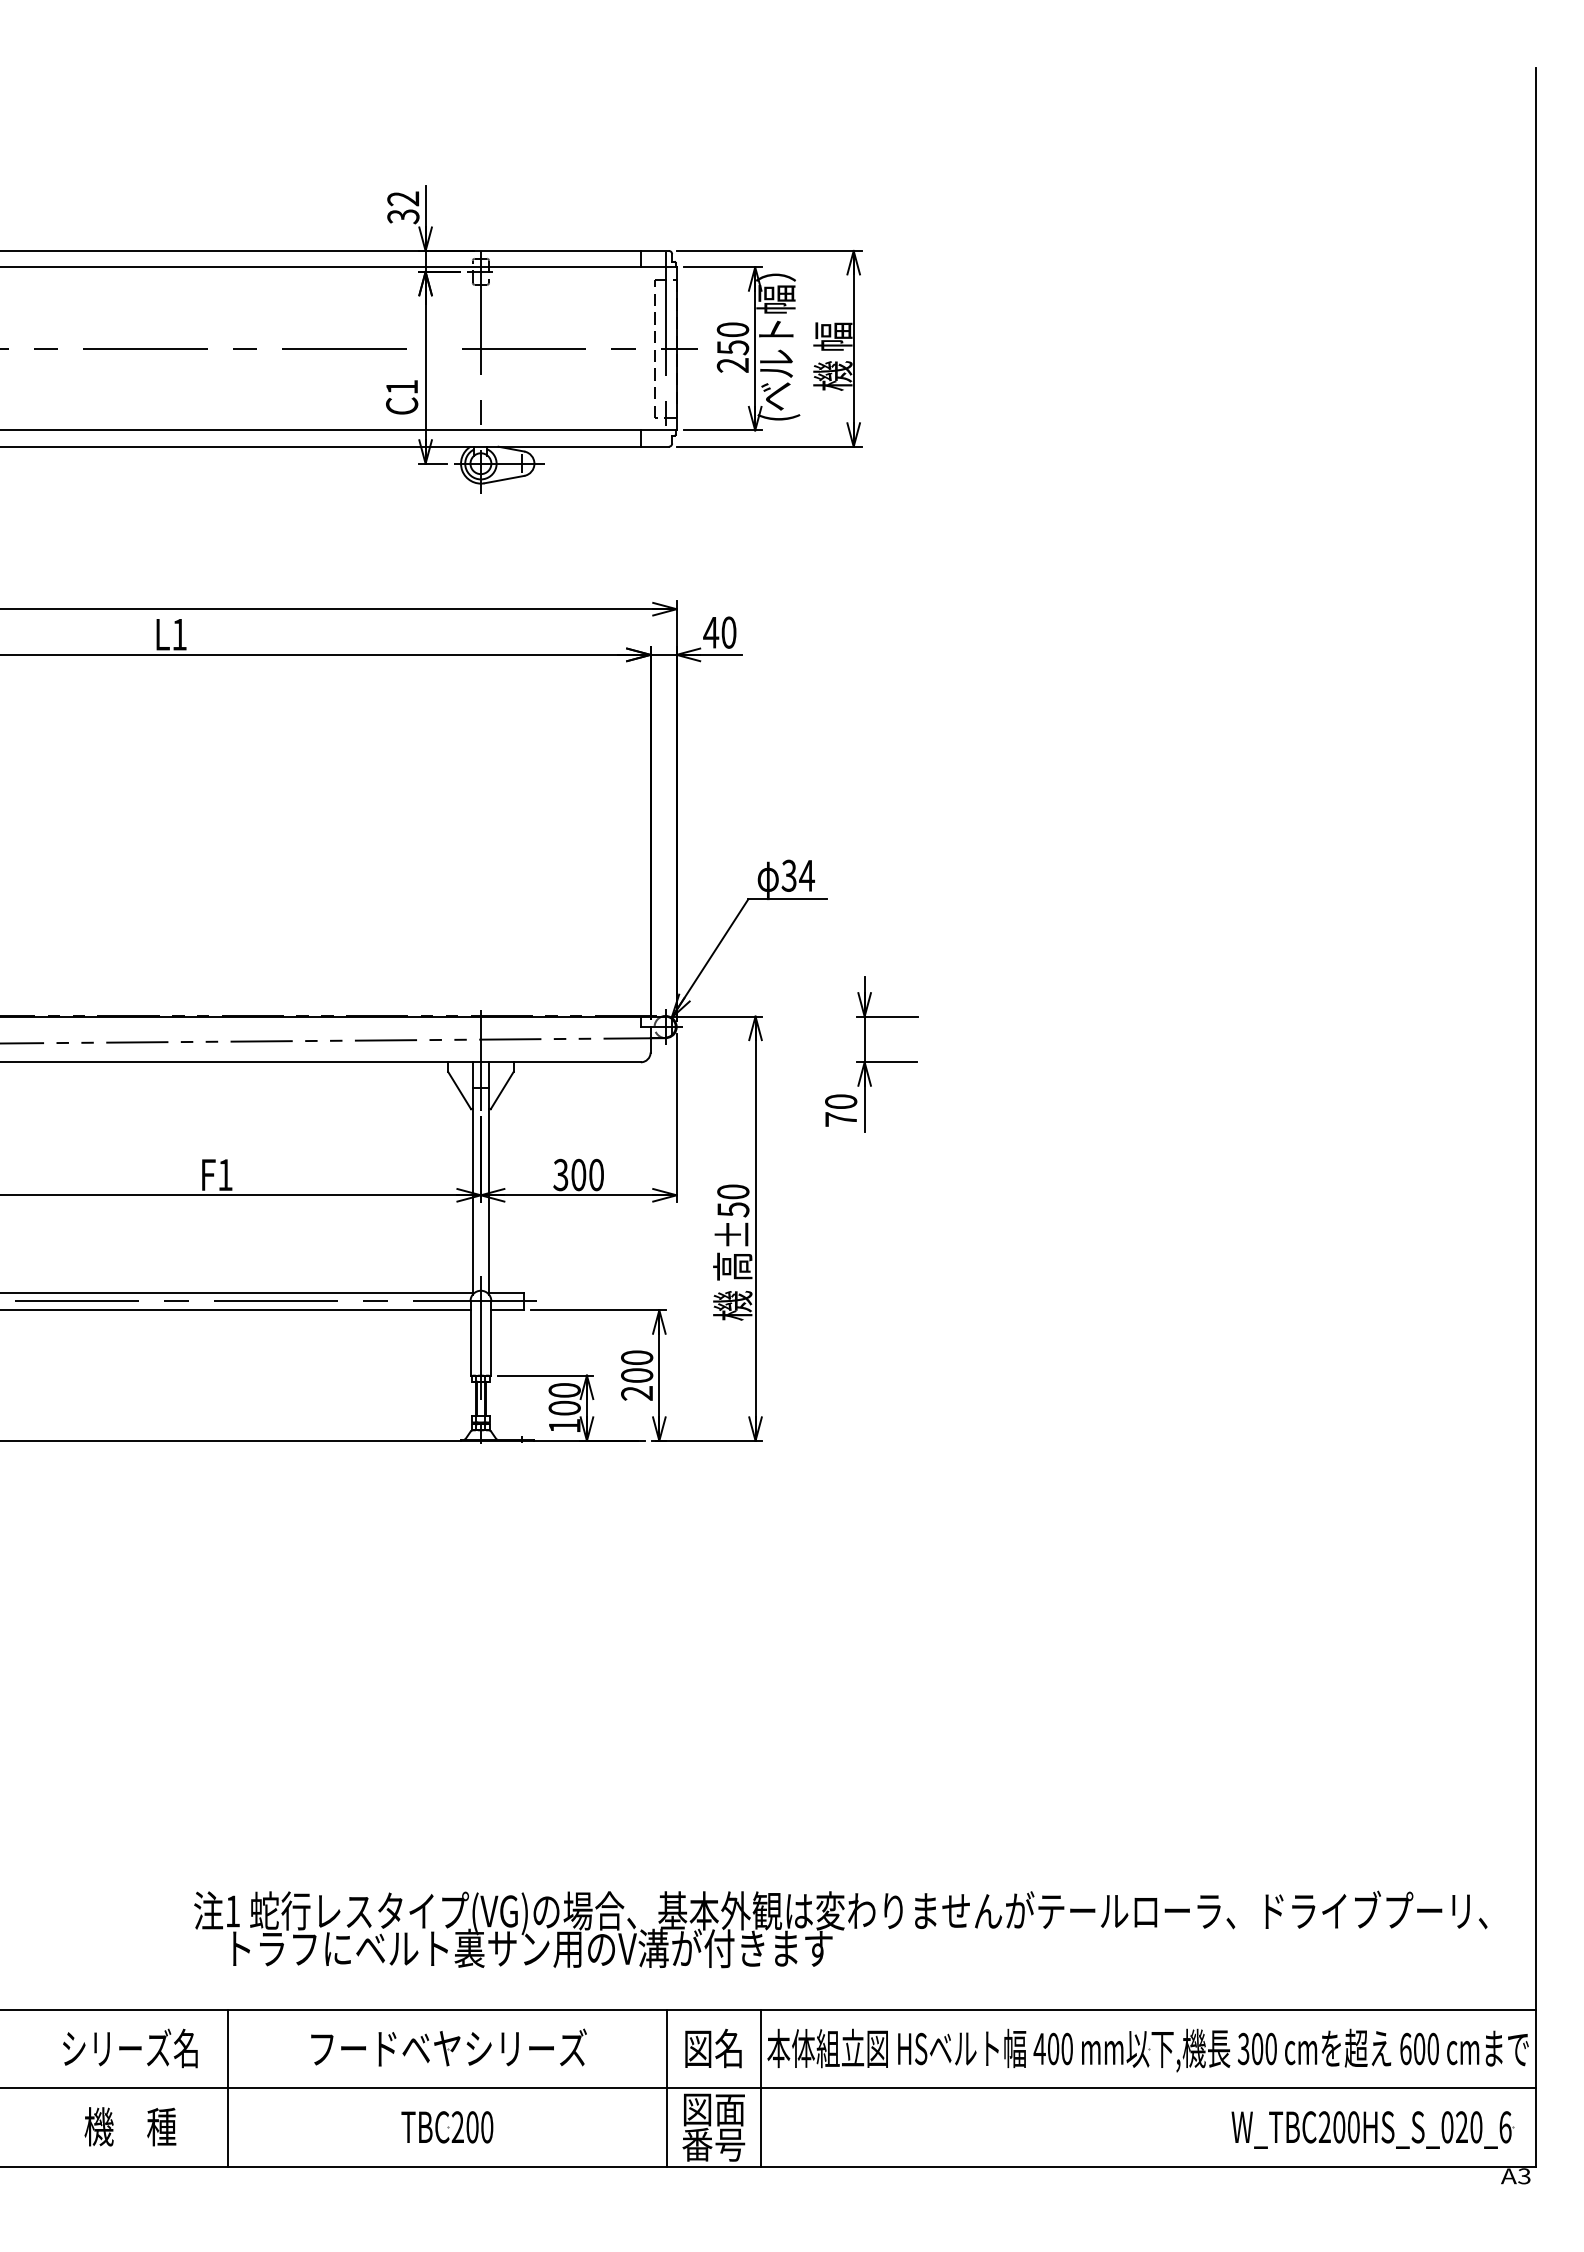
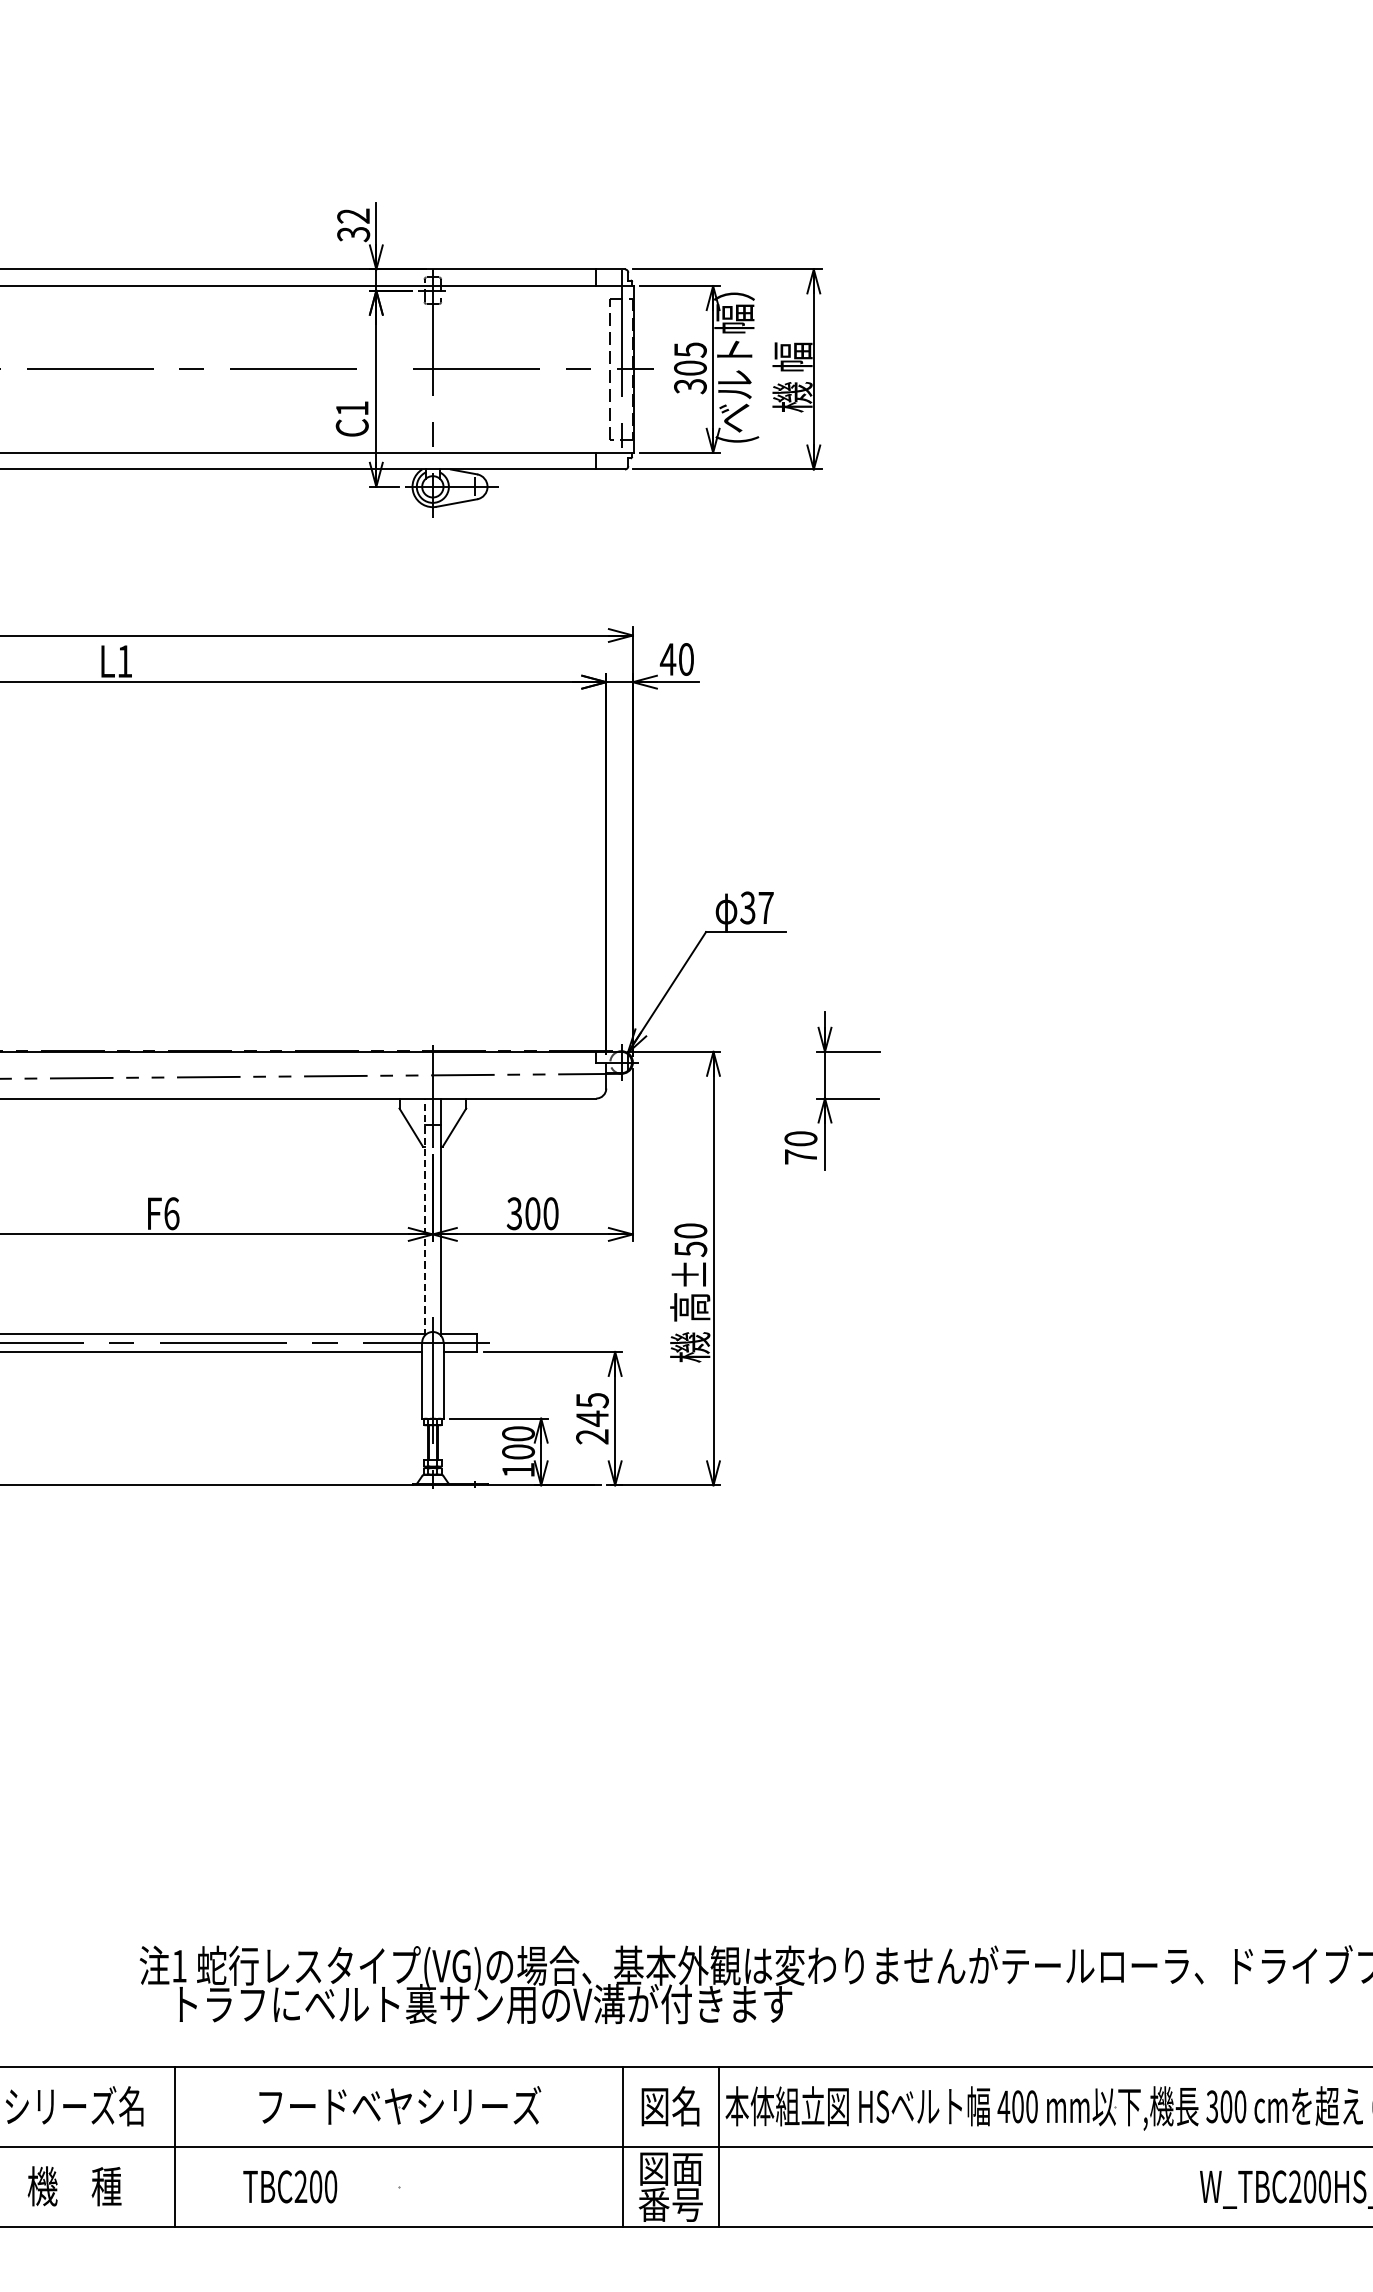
text: (732, 347) -> (689, 368), 250 -> 305
text: (806, 875) -> (765, 907), 34 -> 37
text: (225, 1174) -> (171, 1213), F1 -> F6
line: (472, 1177) -> (424, 1216), solid -> dashed
text: (637, 1366) -> (592, 1409), 200 -> 245
text: (447, 2127) -> (290, 2187), moved

